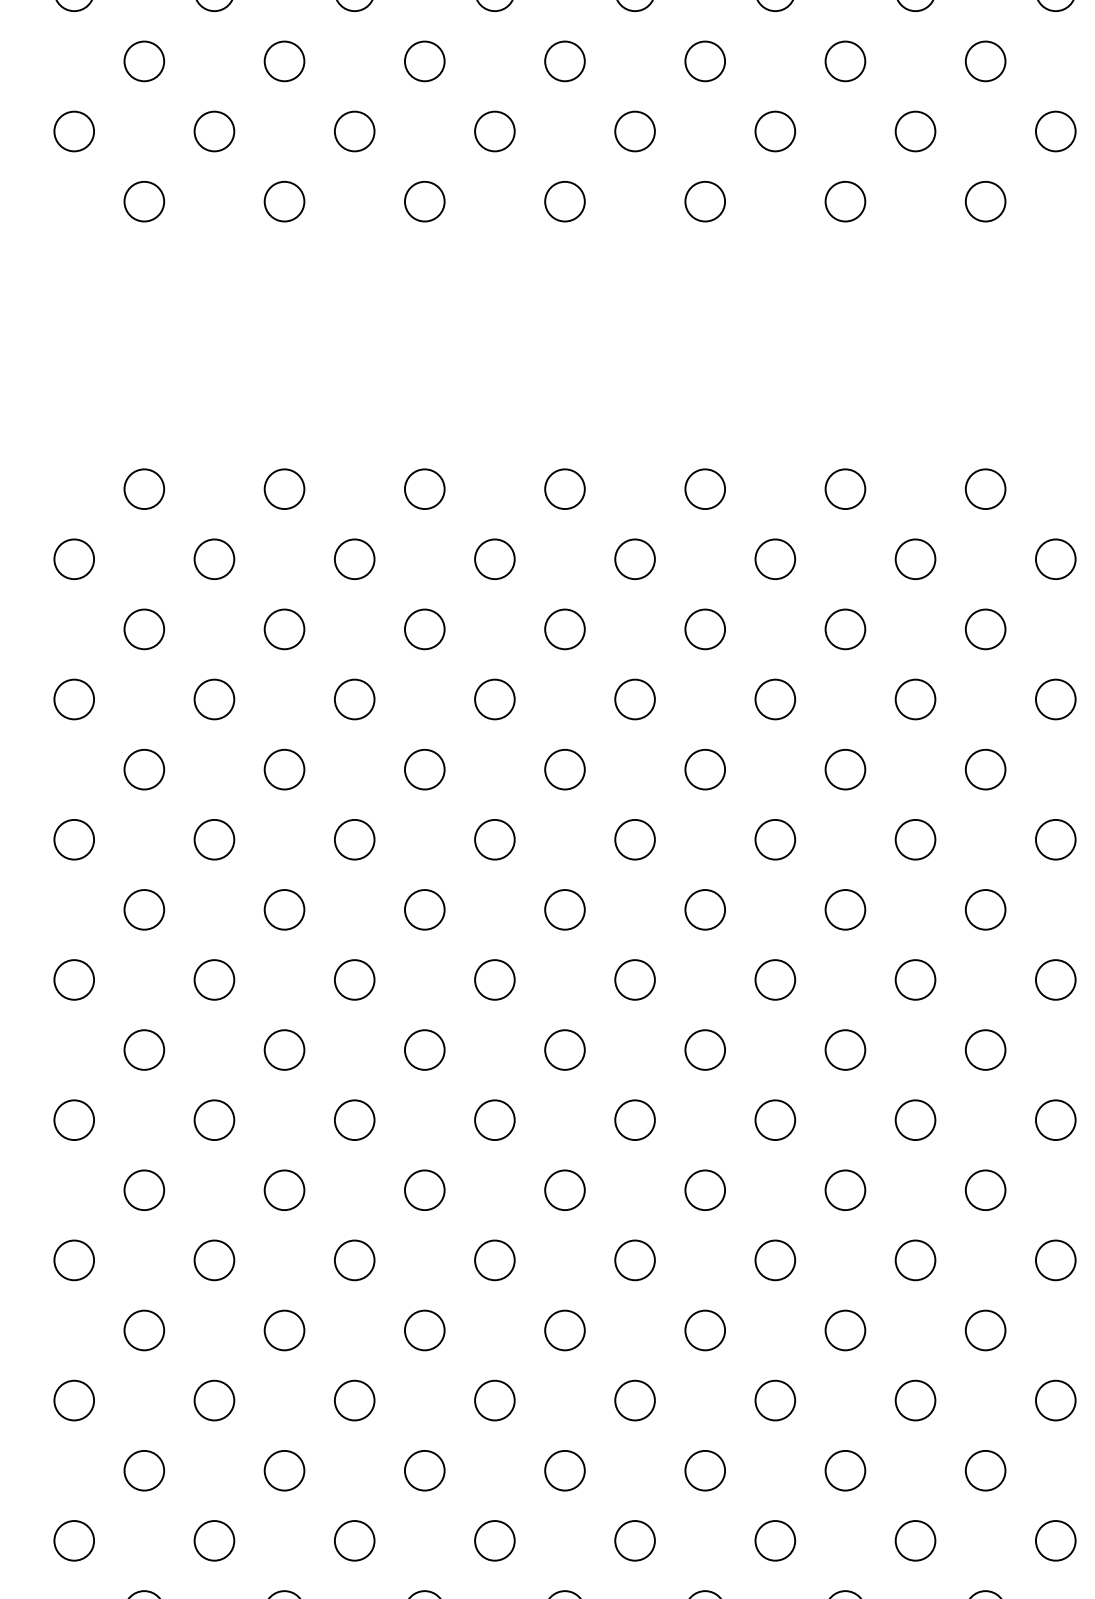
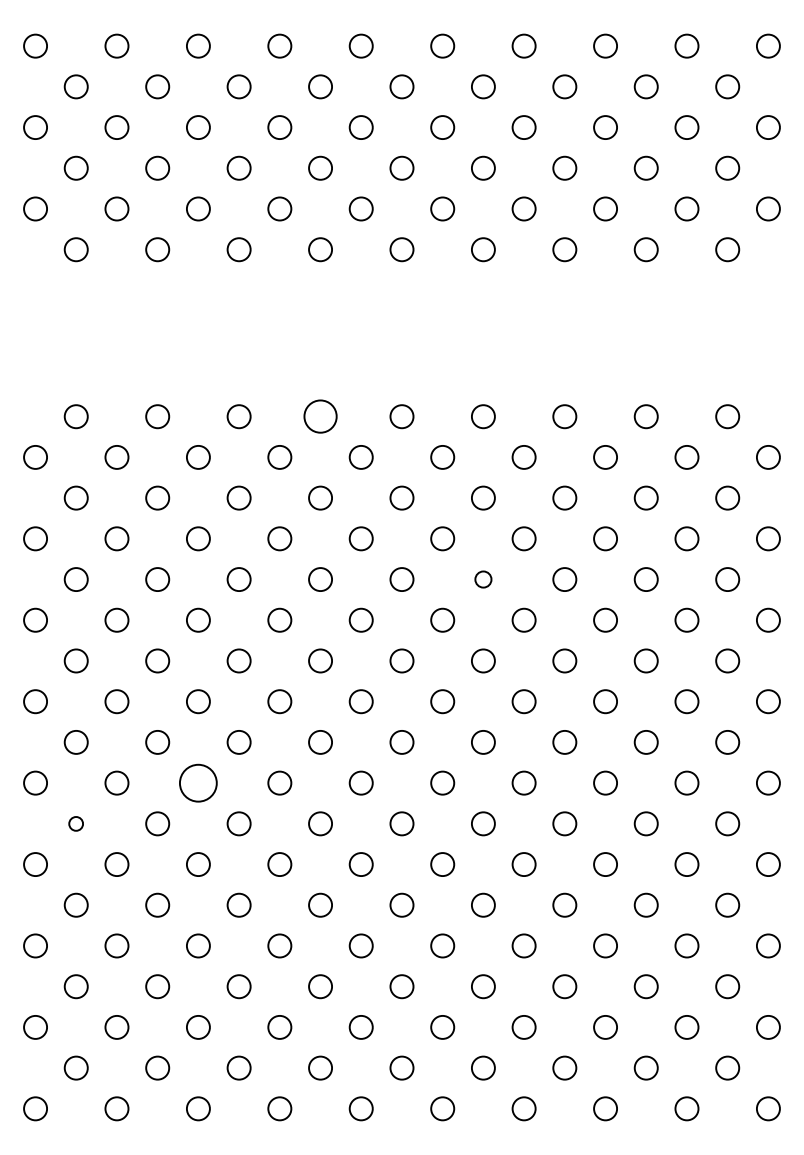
circle: (564, 488) -> (320, 416), size x1.4
circle: (845, 769) -> (483, 579), size x0.7
circle: (354, 1119) -> (198, 782), size x1.6
circle: (143, 1189) -> (75, 823), size x0.6

